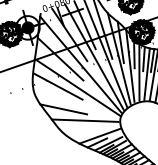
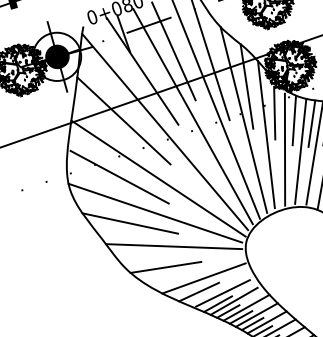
line: (75, 103) -> (154, 211), added
line: (80, 130) -> (164, 266), added

